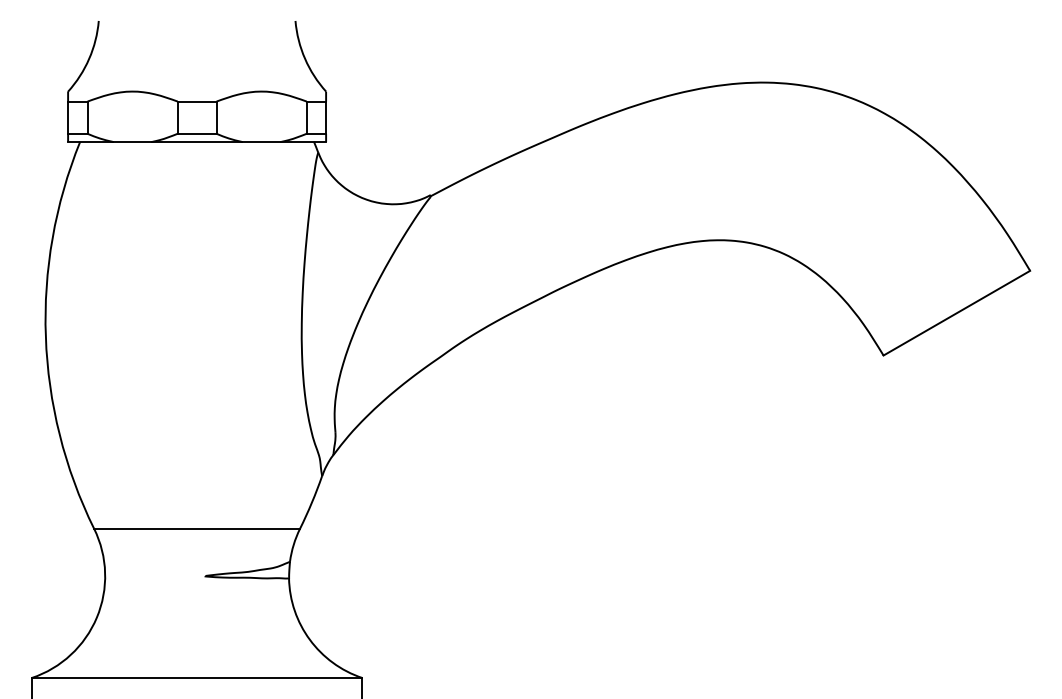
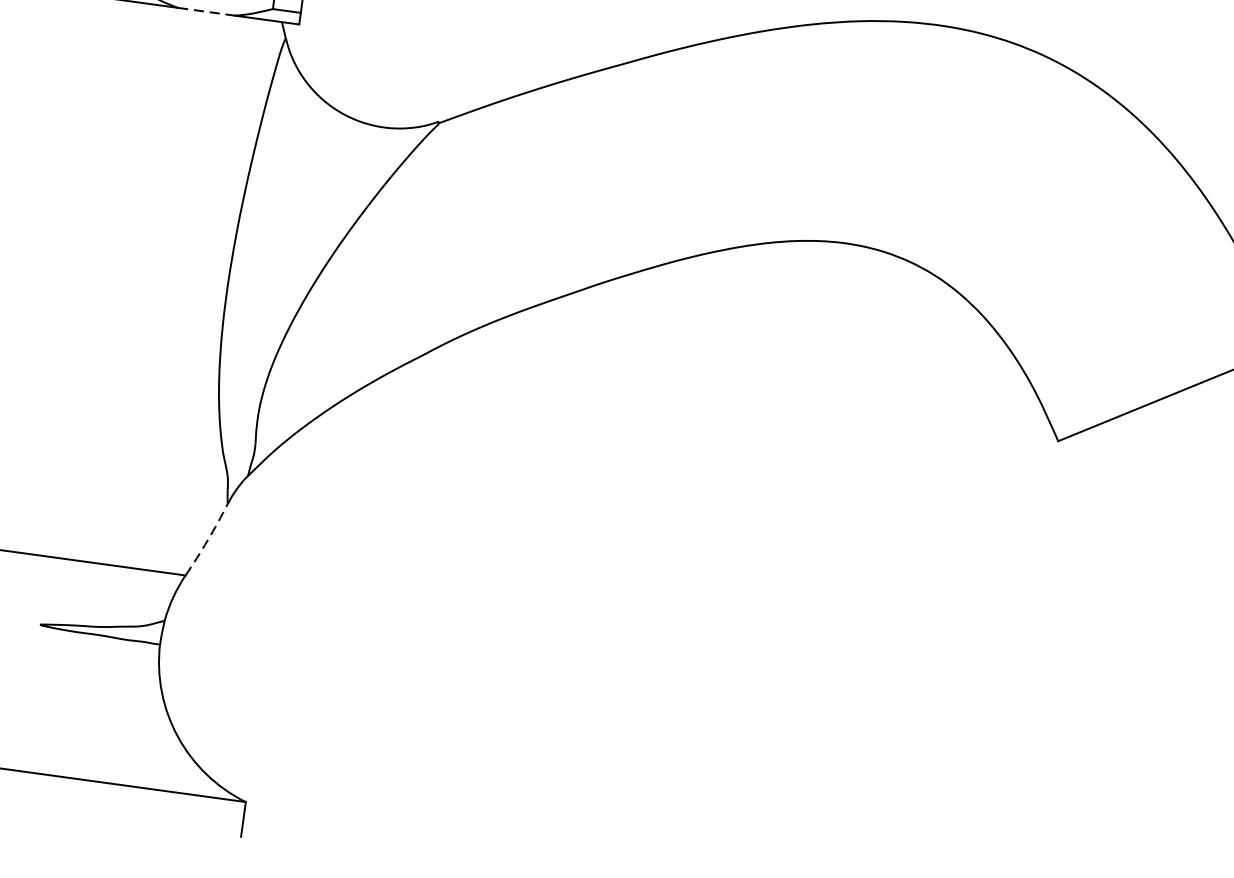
line: (261, 141) -> (206, 11), solid -> dashed
arc: (311, 502) -> (207, 539), solid -> dashed

